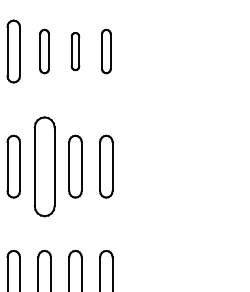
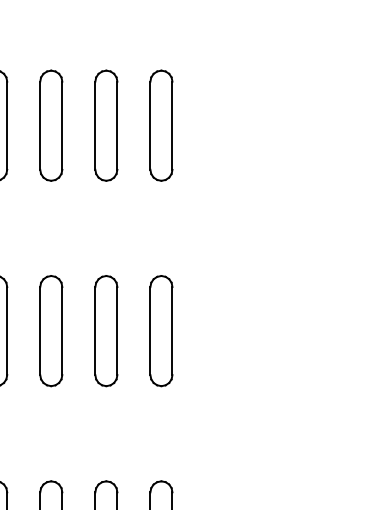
part: (44, 51) -> (51, 125), size x1.43
part: (75, 51) -> (106, 125), size x1.67
part: (106, 51) -> (161, 125), size x1.43
part: (44, 166) -> (51, 330), size x0.62

